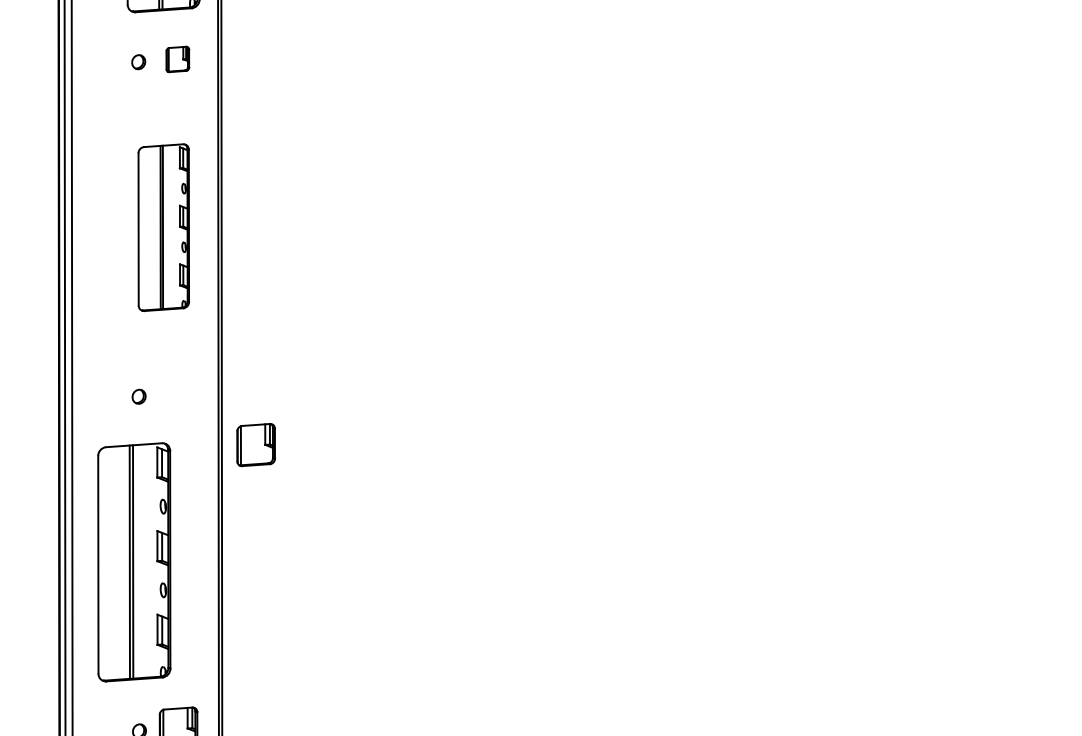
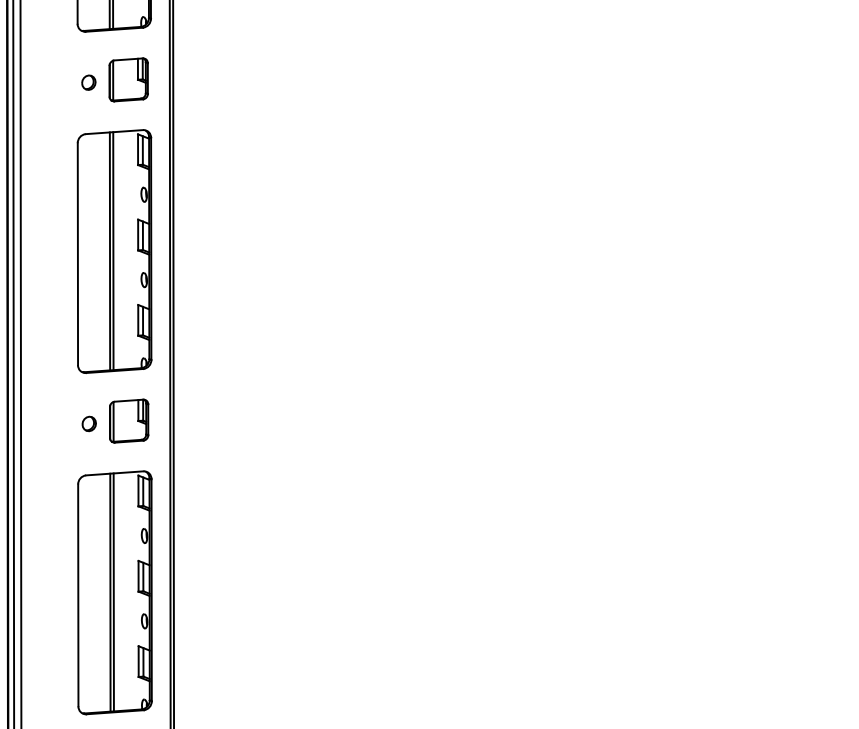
part: (177, 59) -> (128, 79), size x1.67
part: (163, 227) -> (114, 251), size x1.43
part: (255, 445) -> (128, 421), moved
part: (134, 562) -> (115, 592), moved

